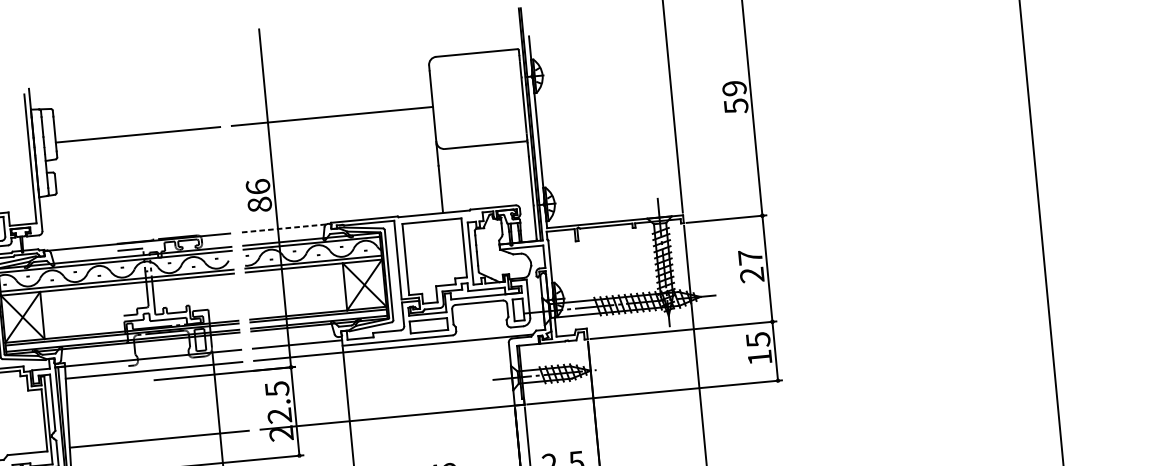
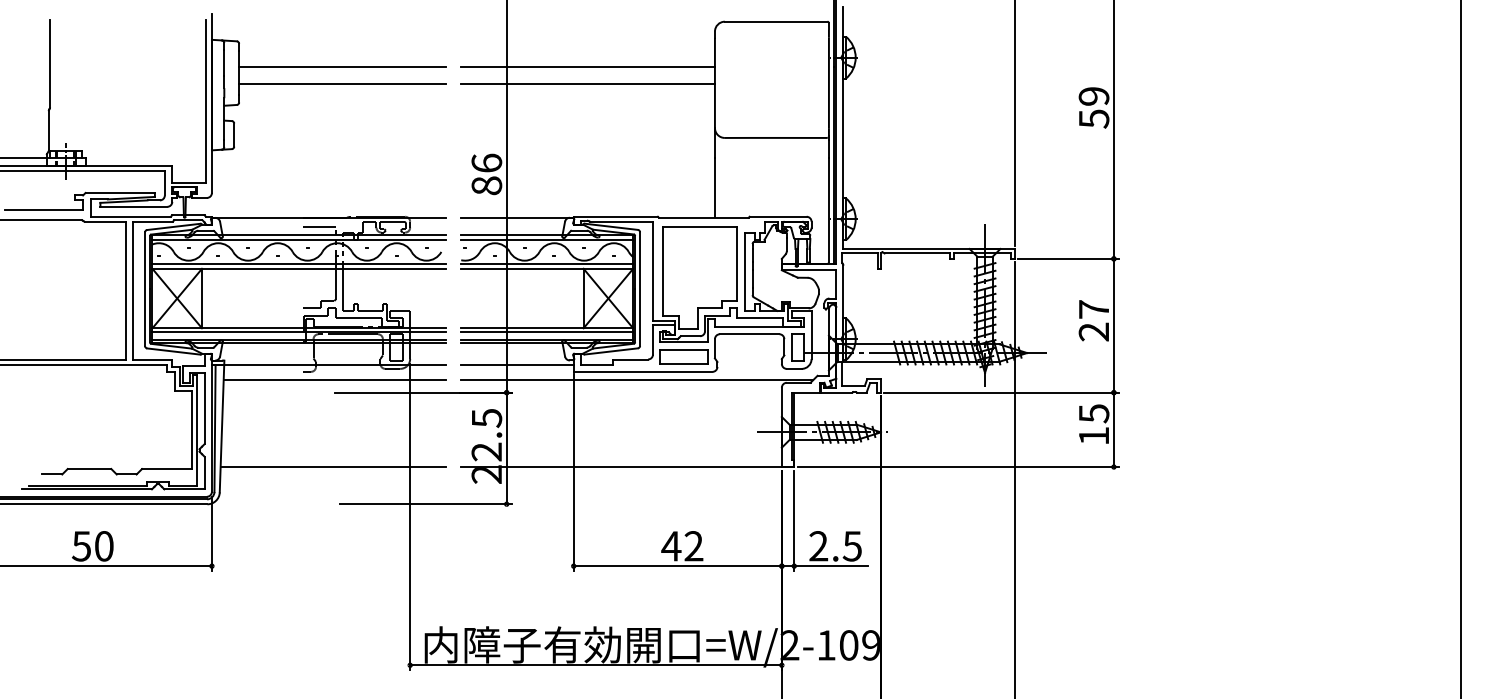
line: (330, 103) -> (587, 67), added
line: (136, 121) -> (342, 67), added
line: (286, 228) -> (517, 218), dashed -> solid

